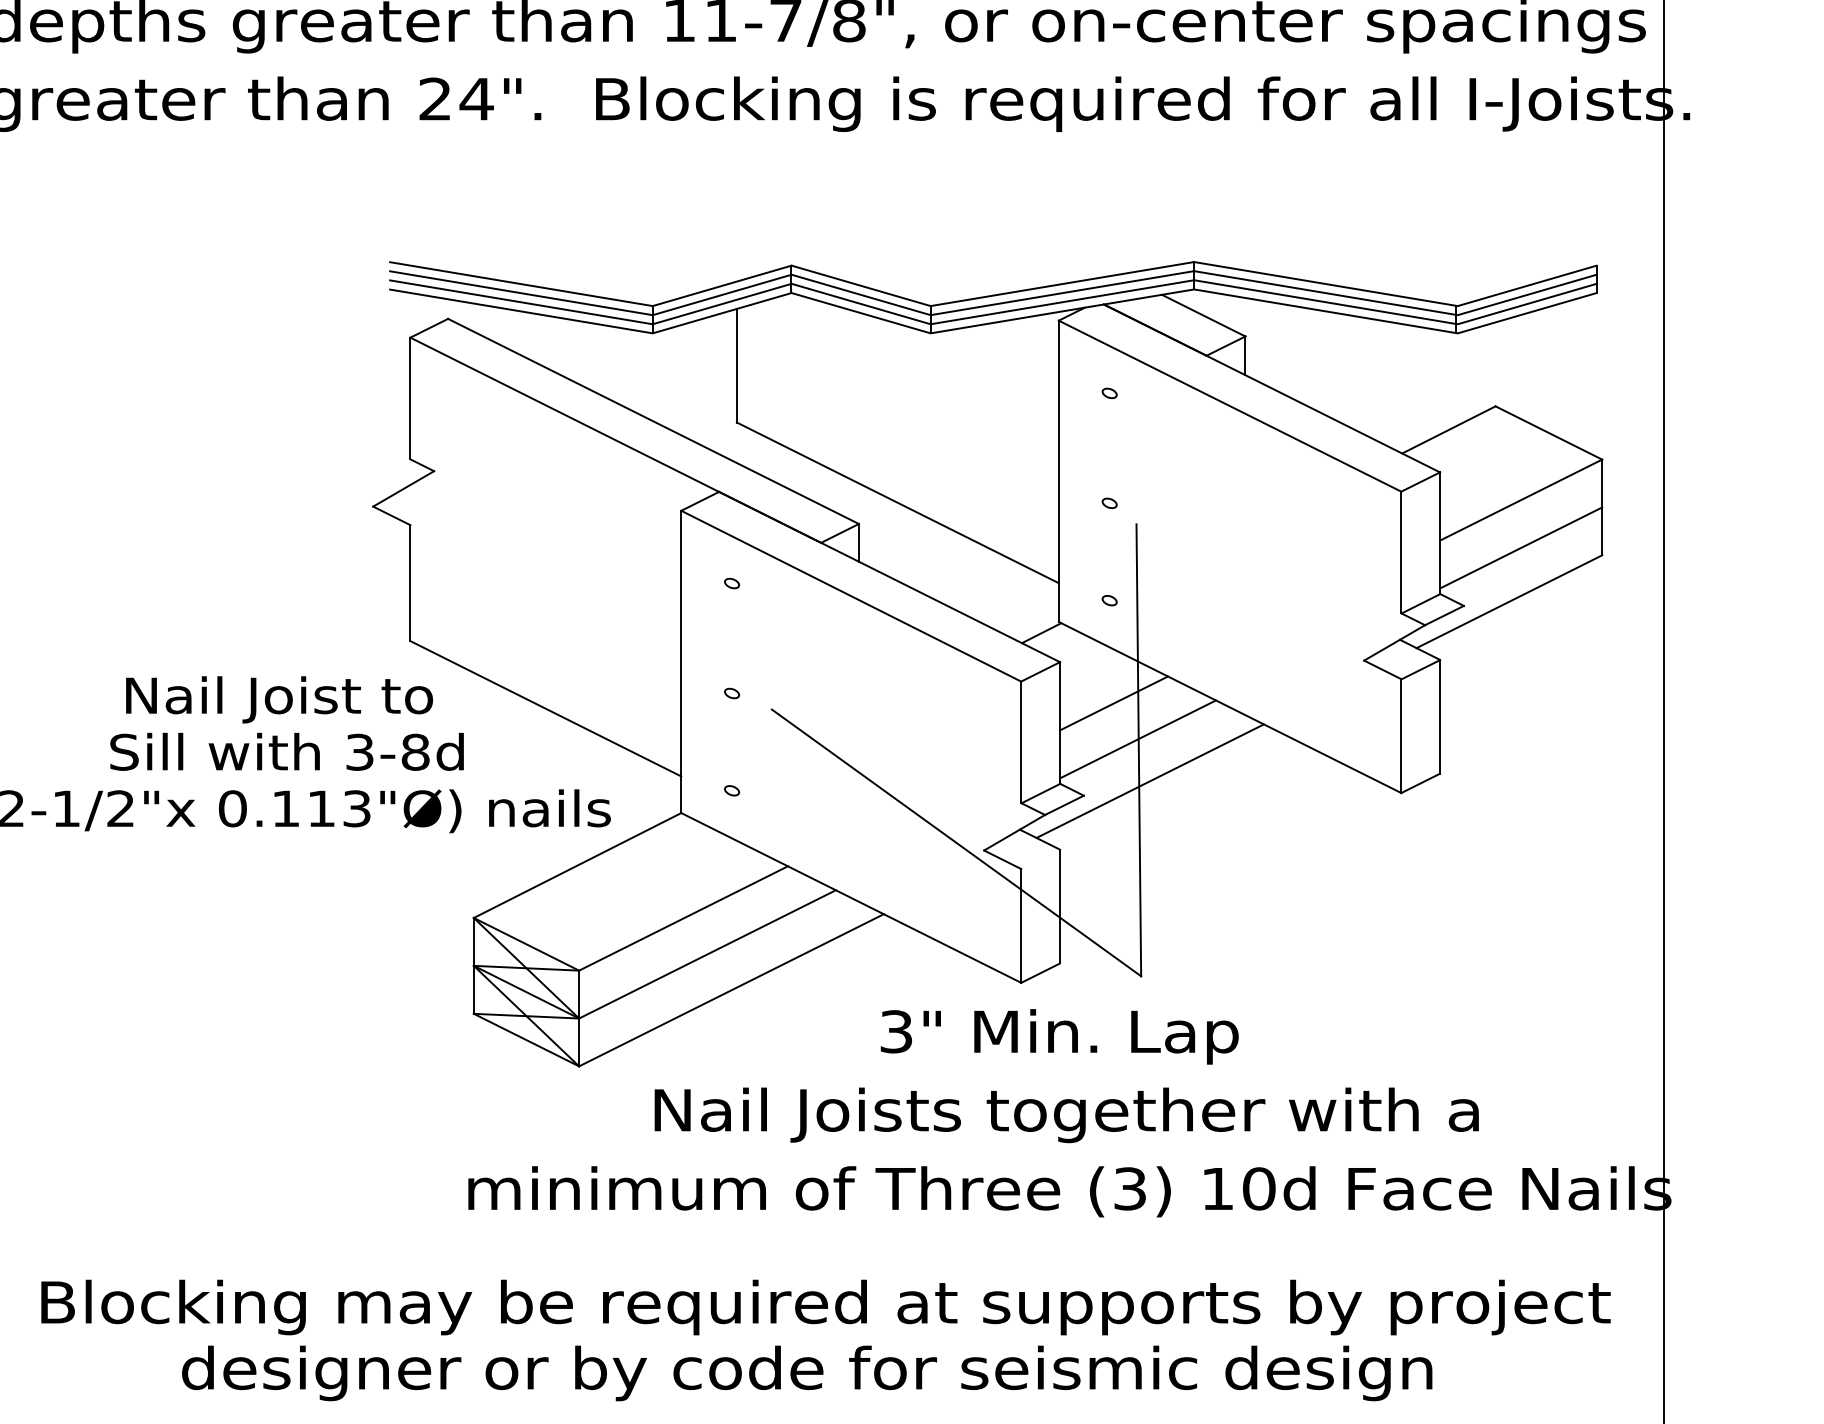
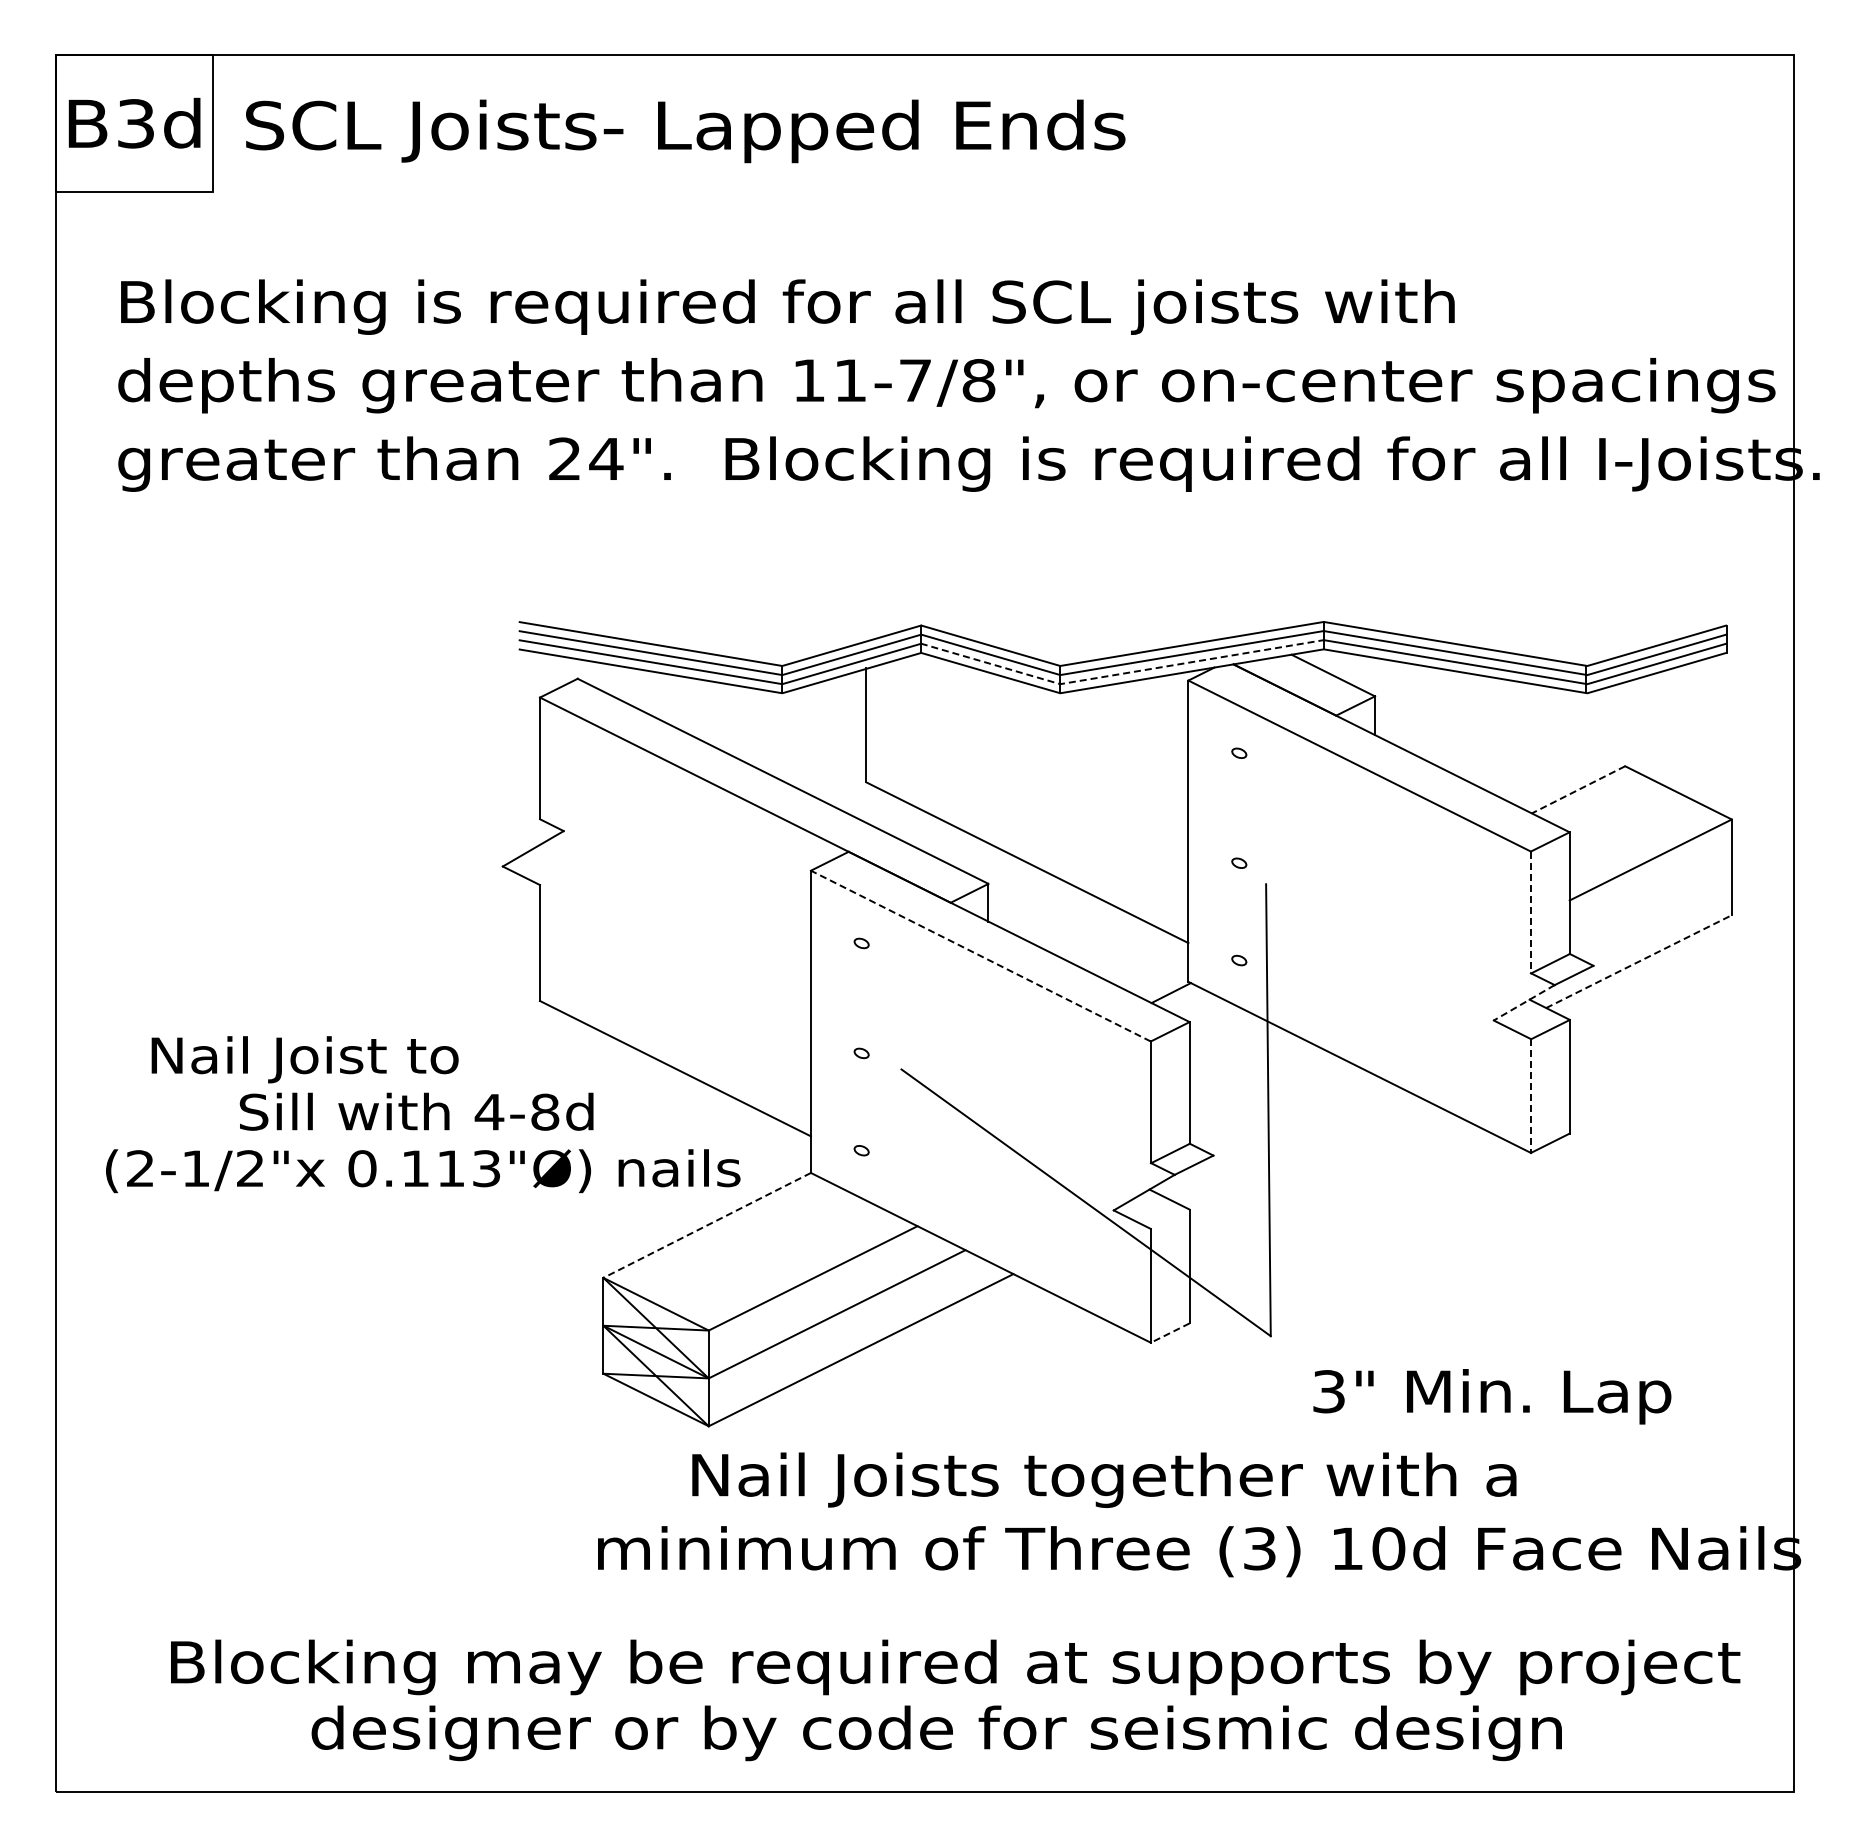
line: (989, 314) -> (1119, 674), solid -> dashed
line: (1448, 430) -> (1578, 790), solid -> dashed
line: (1520, 547) -> (1650, 907), removed
line: (1400, 552) -> (1530, 912), solid -> dashed
line: (850, 595) -> (980, 955), solid -> dashed
line: (1508, 601) -> (1638, 961), solid -> dashed
line: (1393, 643) -> (1523, 1003), solid -> dashed
text: (278, 699) -> (304, 1059), moved
line: (1113, 703) -> (1243, 1063), removed
line: (1400, 736) -> (1530, 1096), solid -> dashed
line: (1137, 739) -> (1267, 1099), removed
text: (359, 751) -> (489, 1111), 3-8d -> 4-8d
line: (1149, 780) -> (1279, 1140), removed
line: (576, 865) -> (706, 1225), solid -> dashed
line: (1040, 973) -> (1170, 1333), solid -> dashed
text: (1059, 1036) -> (1492, 1396), moved
text: (1066, 1114) -> (1104, 1479), moved

